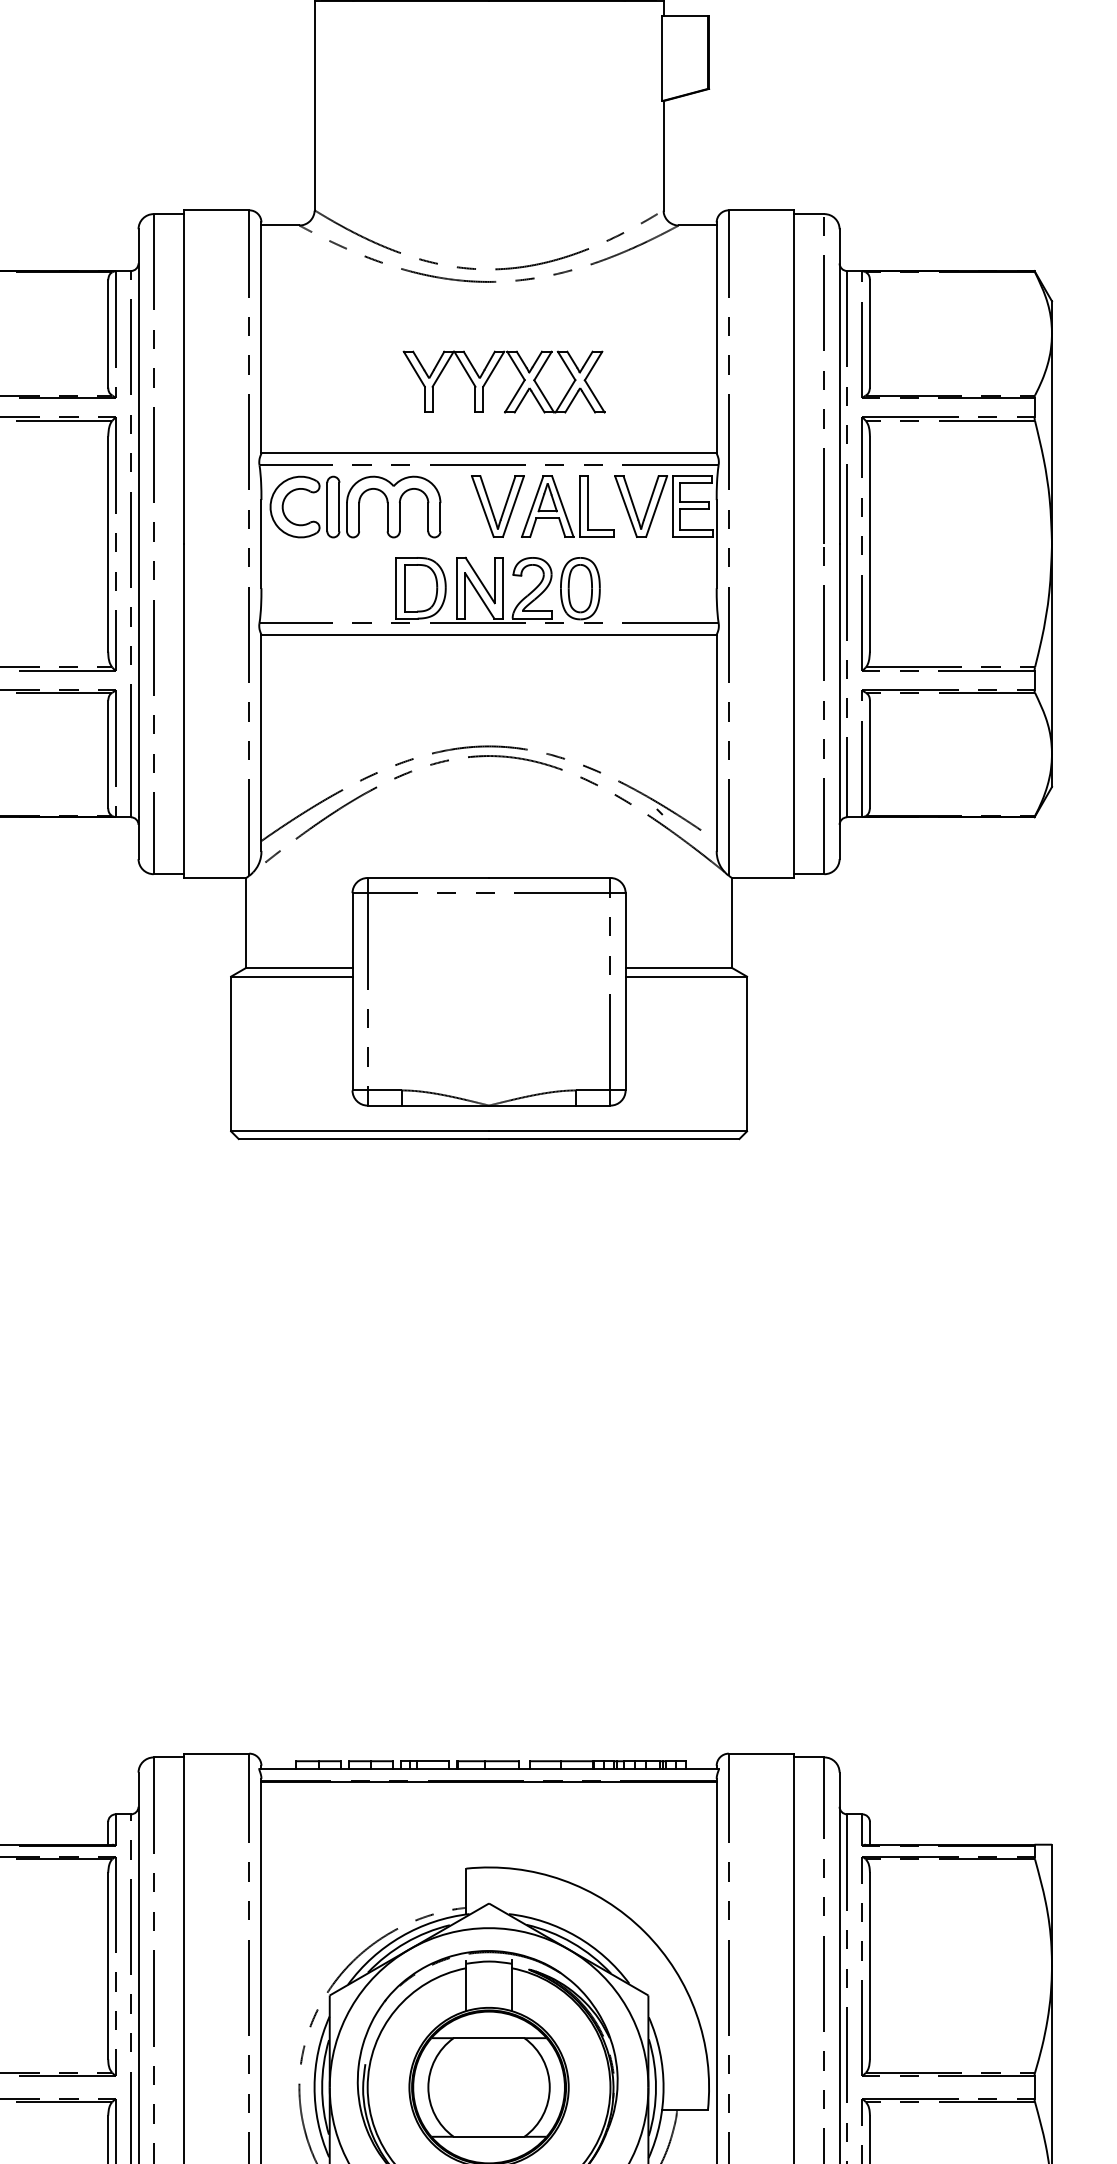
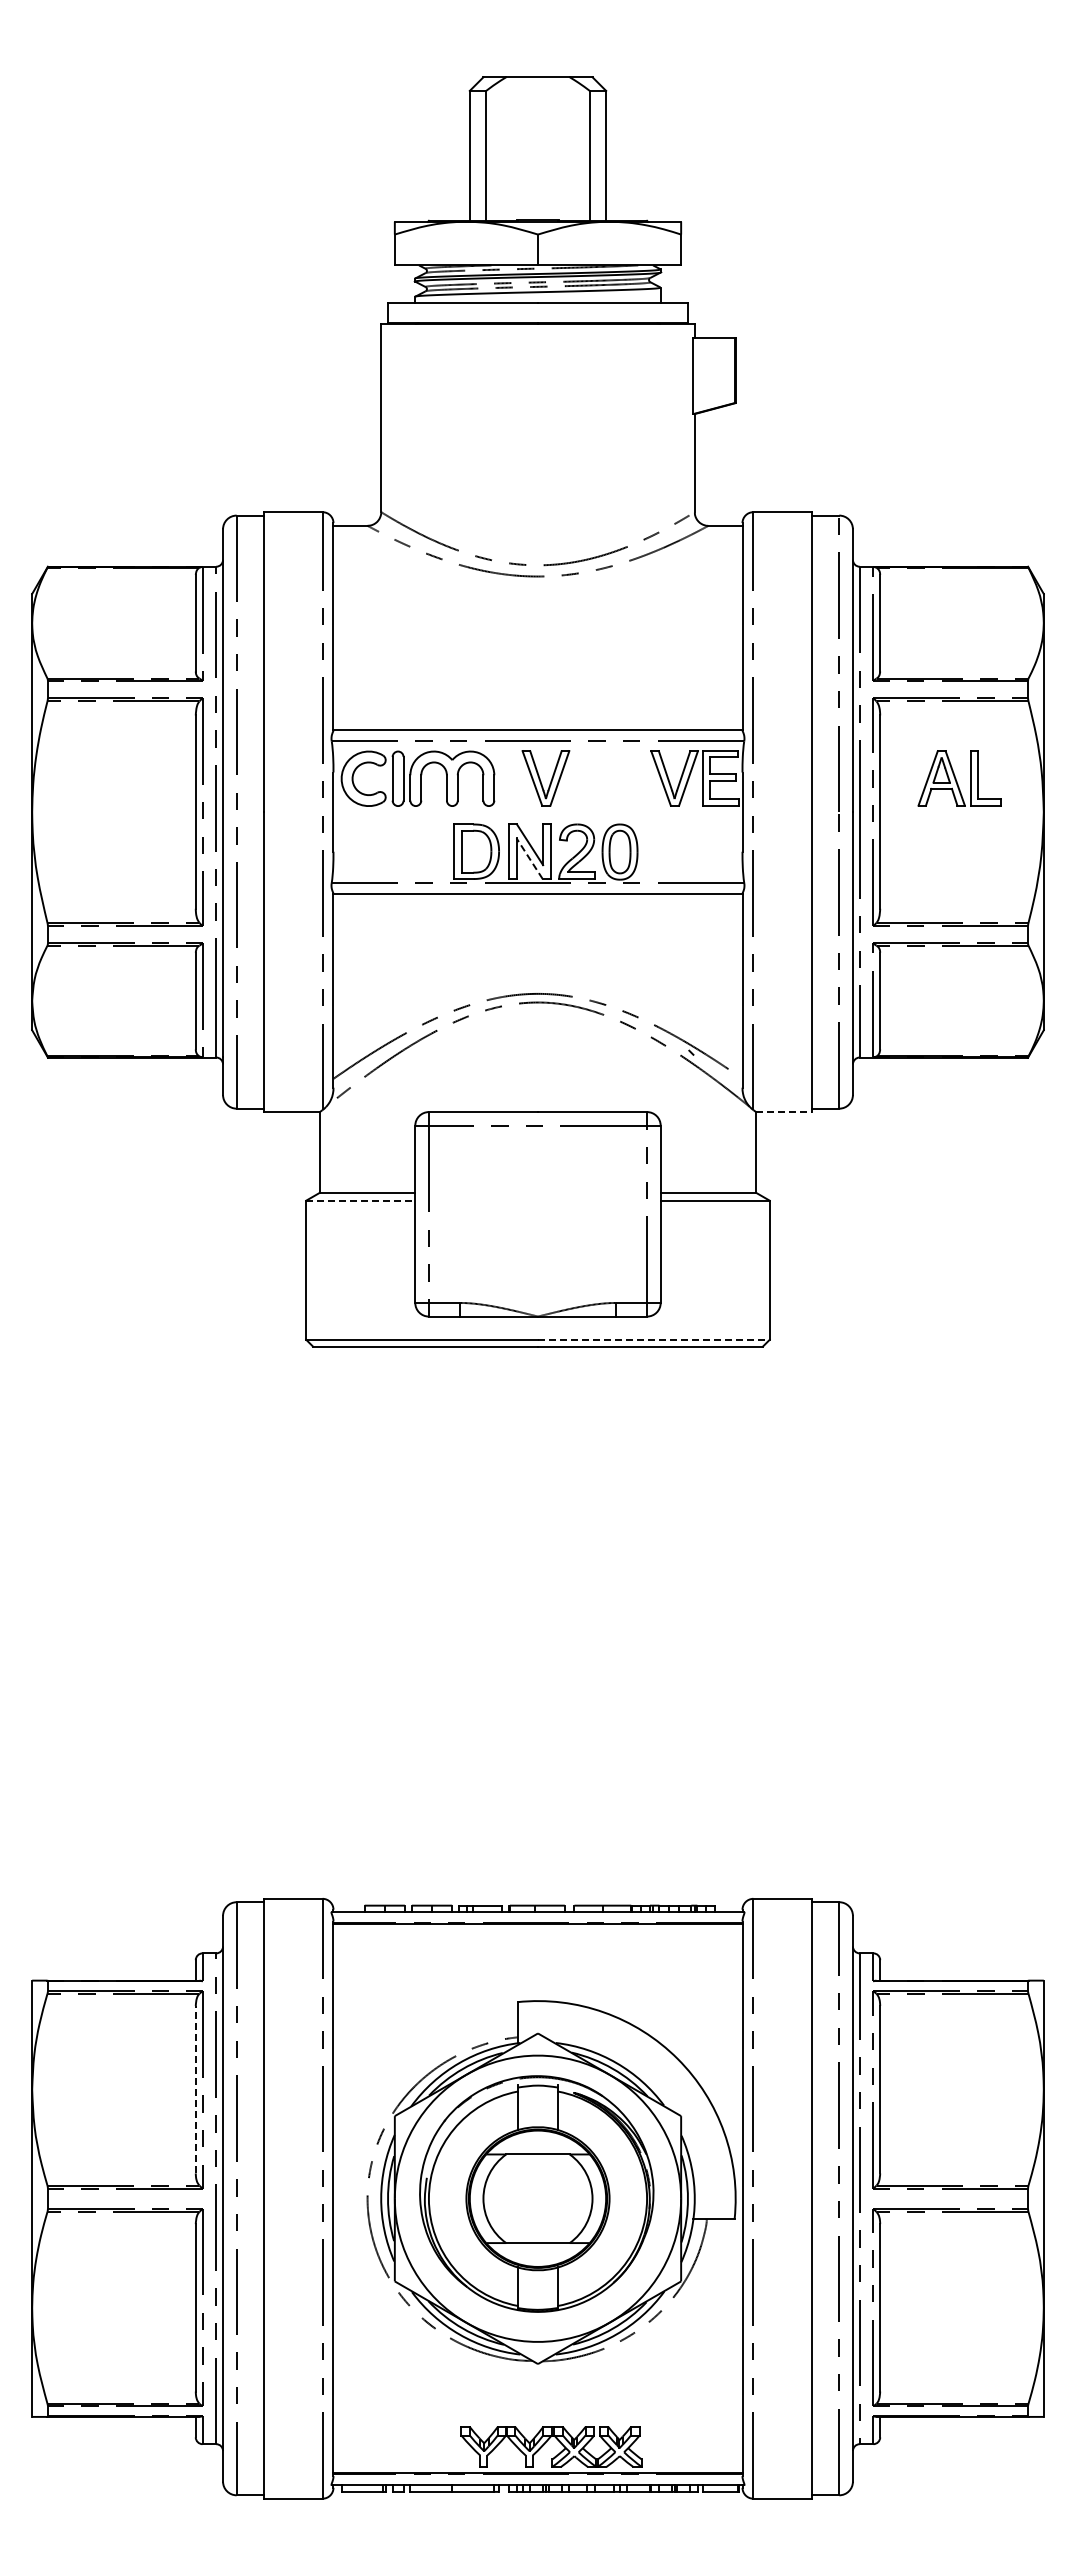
part: (492, 373) -> (541, 658), removed
part: (567, 506) -> (959, 778), moved
line: (479, 595) -> (529, 858), solid -> dashed
line: (763, 878) -> (784, 1112), solid -> dashed
line: (291, 976) -> (360, 1200), solid -> dashed
line: (617, 1131) -> (653, 1339), solid -> dashed
line: (107, 1965) -> (195, 2089), solid -> dashed

